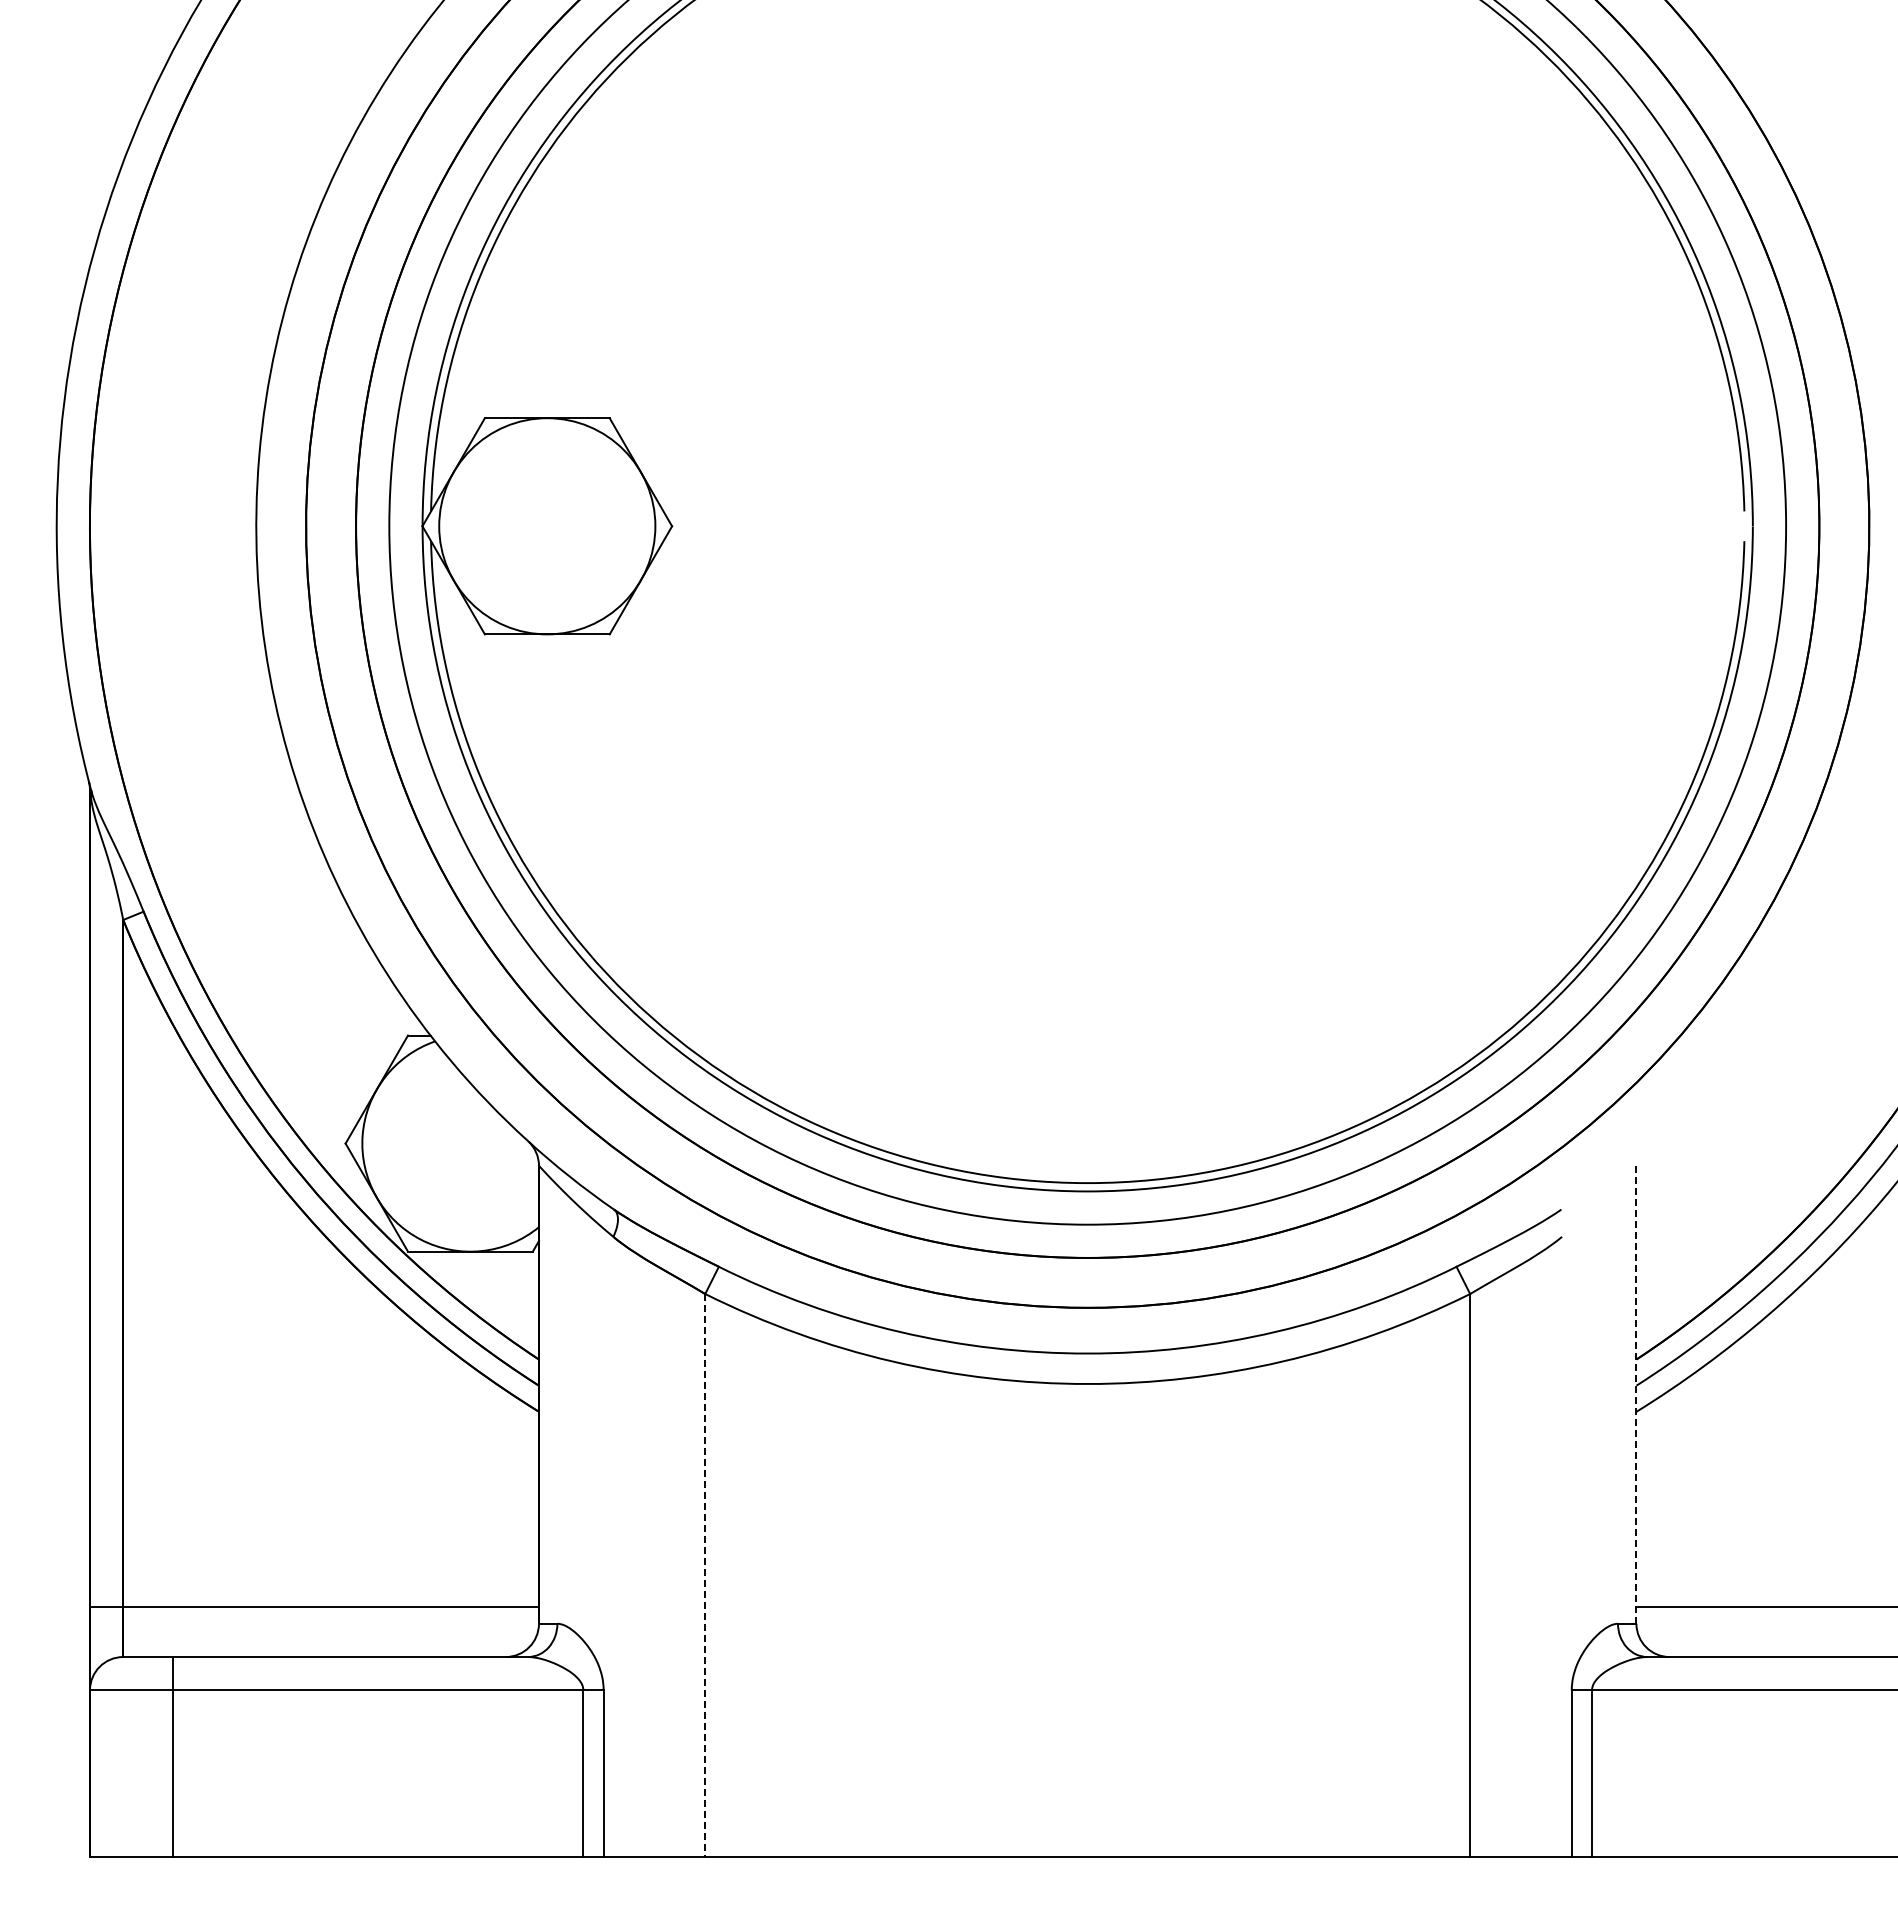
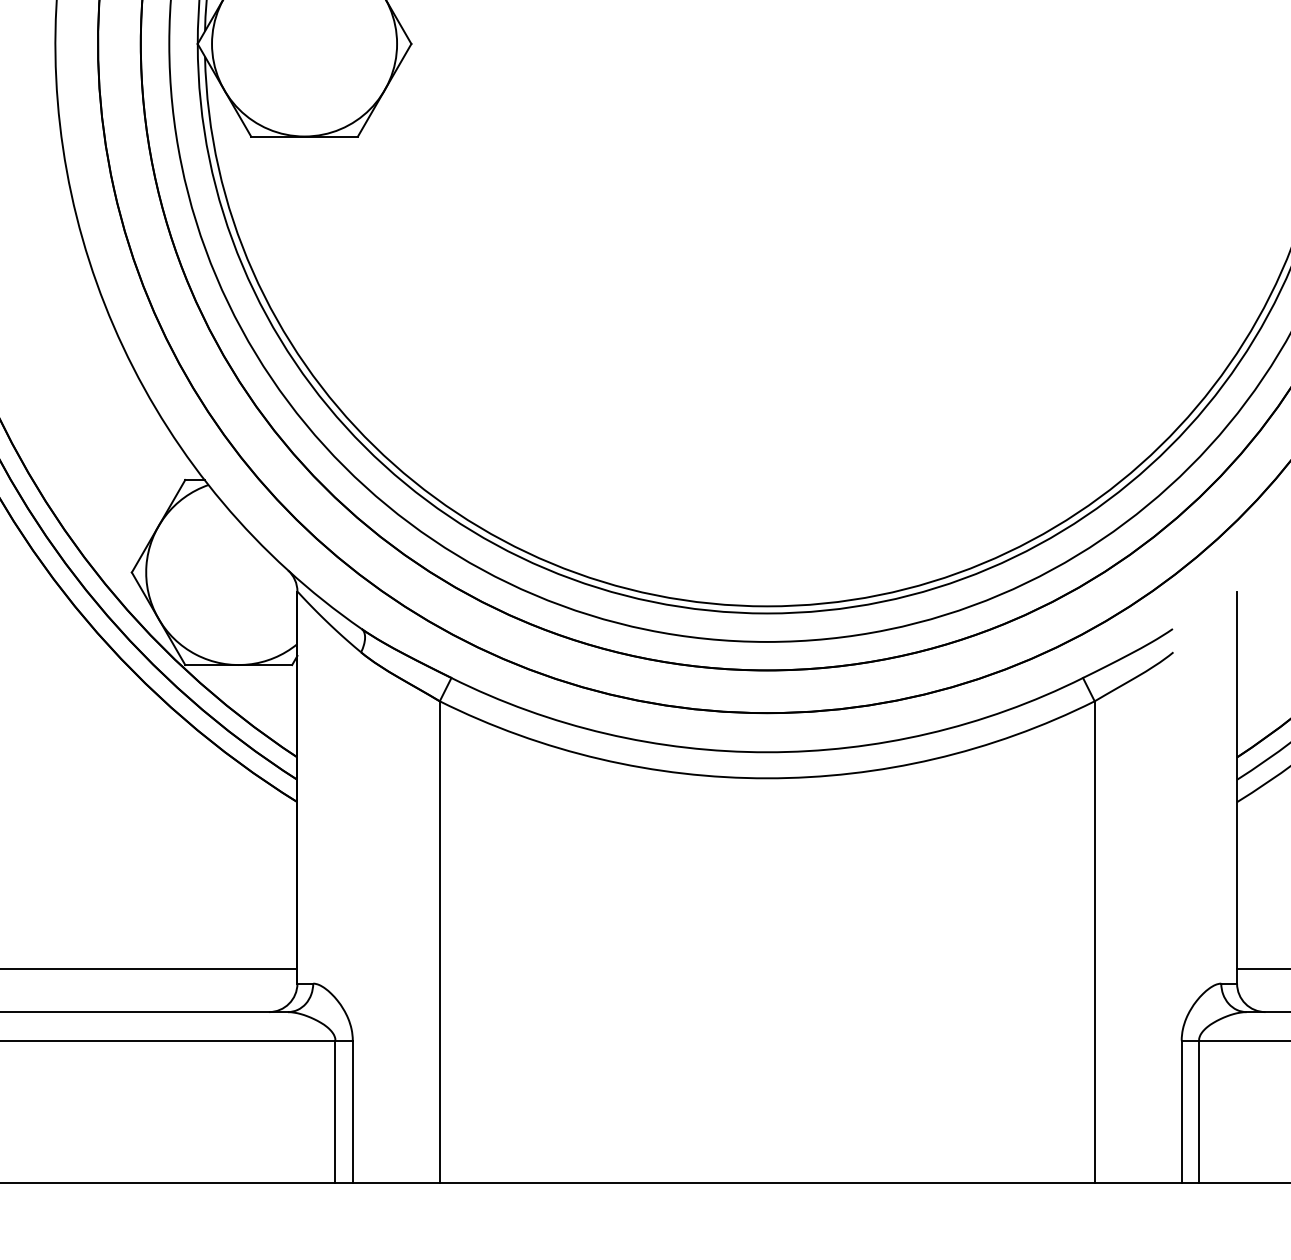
line: (1636, 1394) -> (1237, 787), dashed -> solid
line: (705, 1575) -> (440, 942), dashed -> solid

